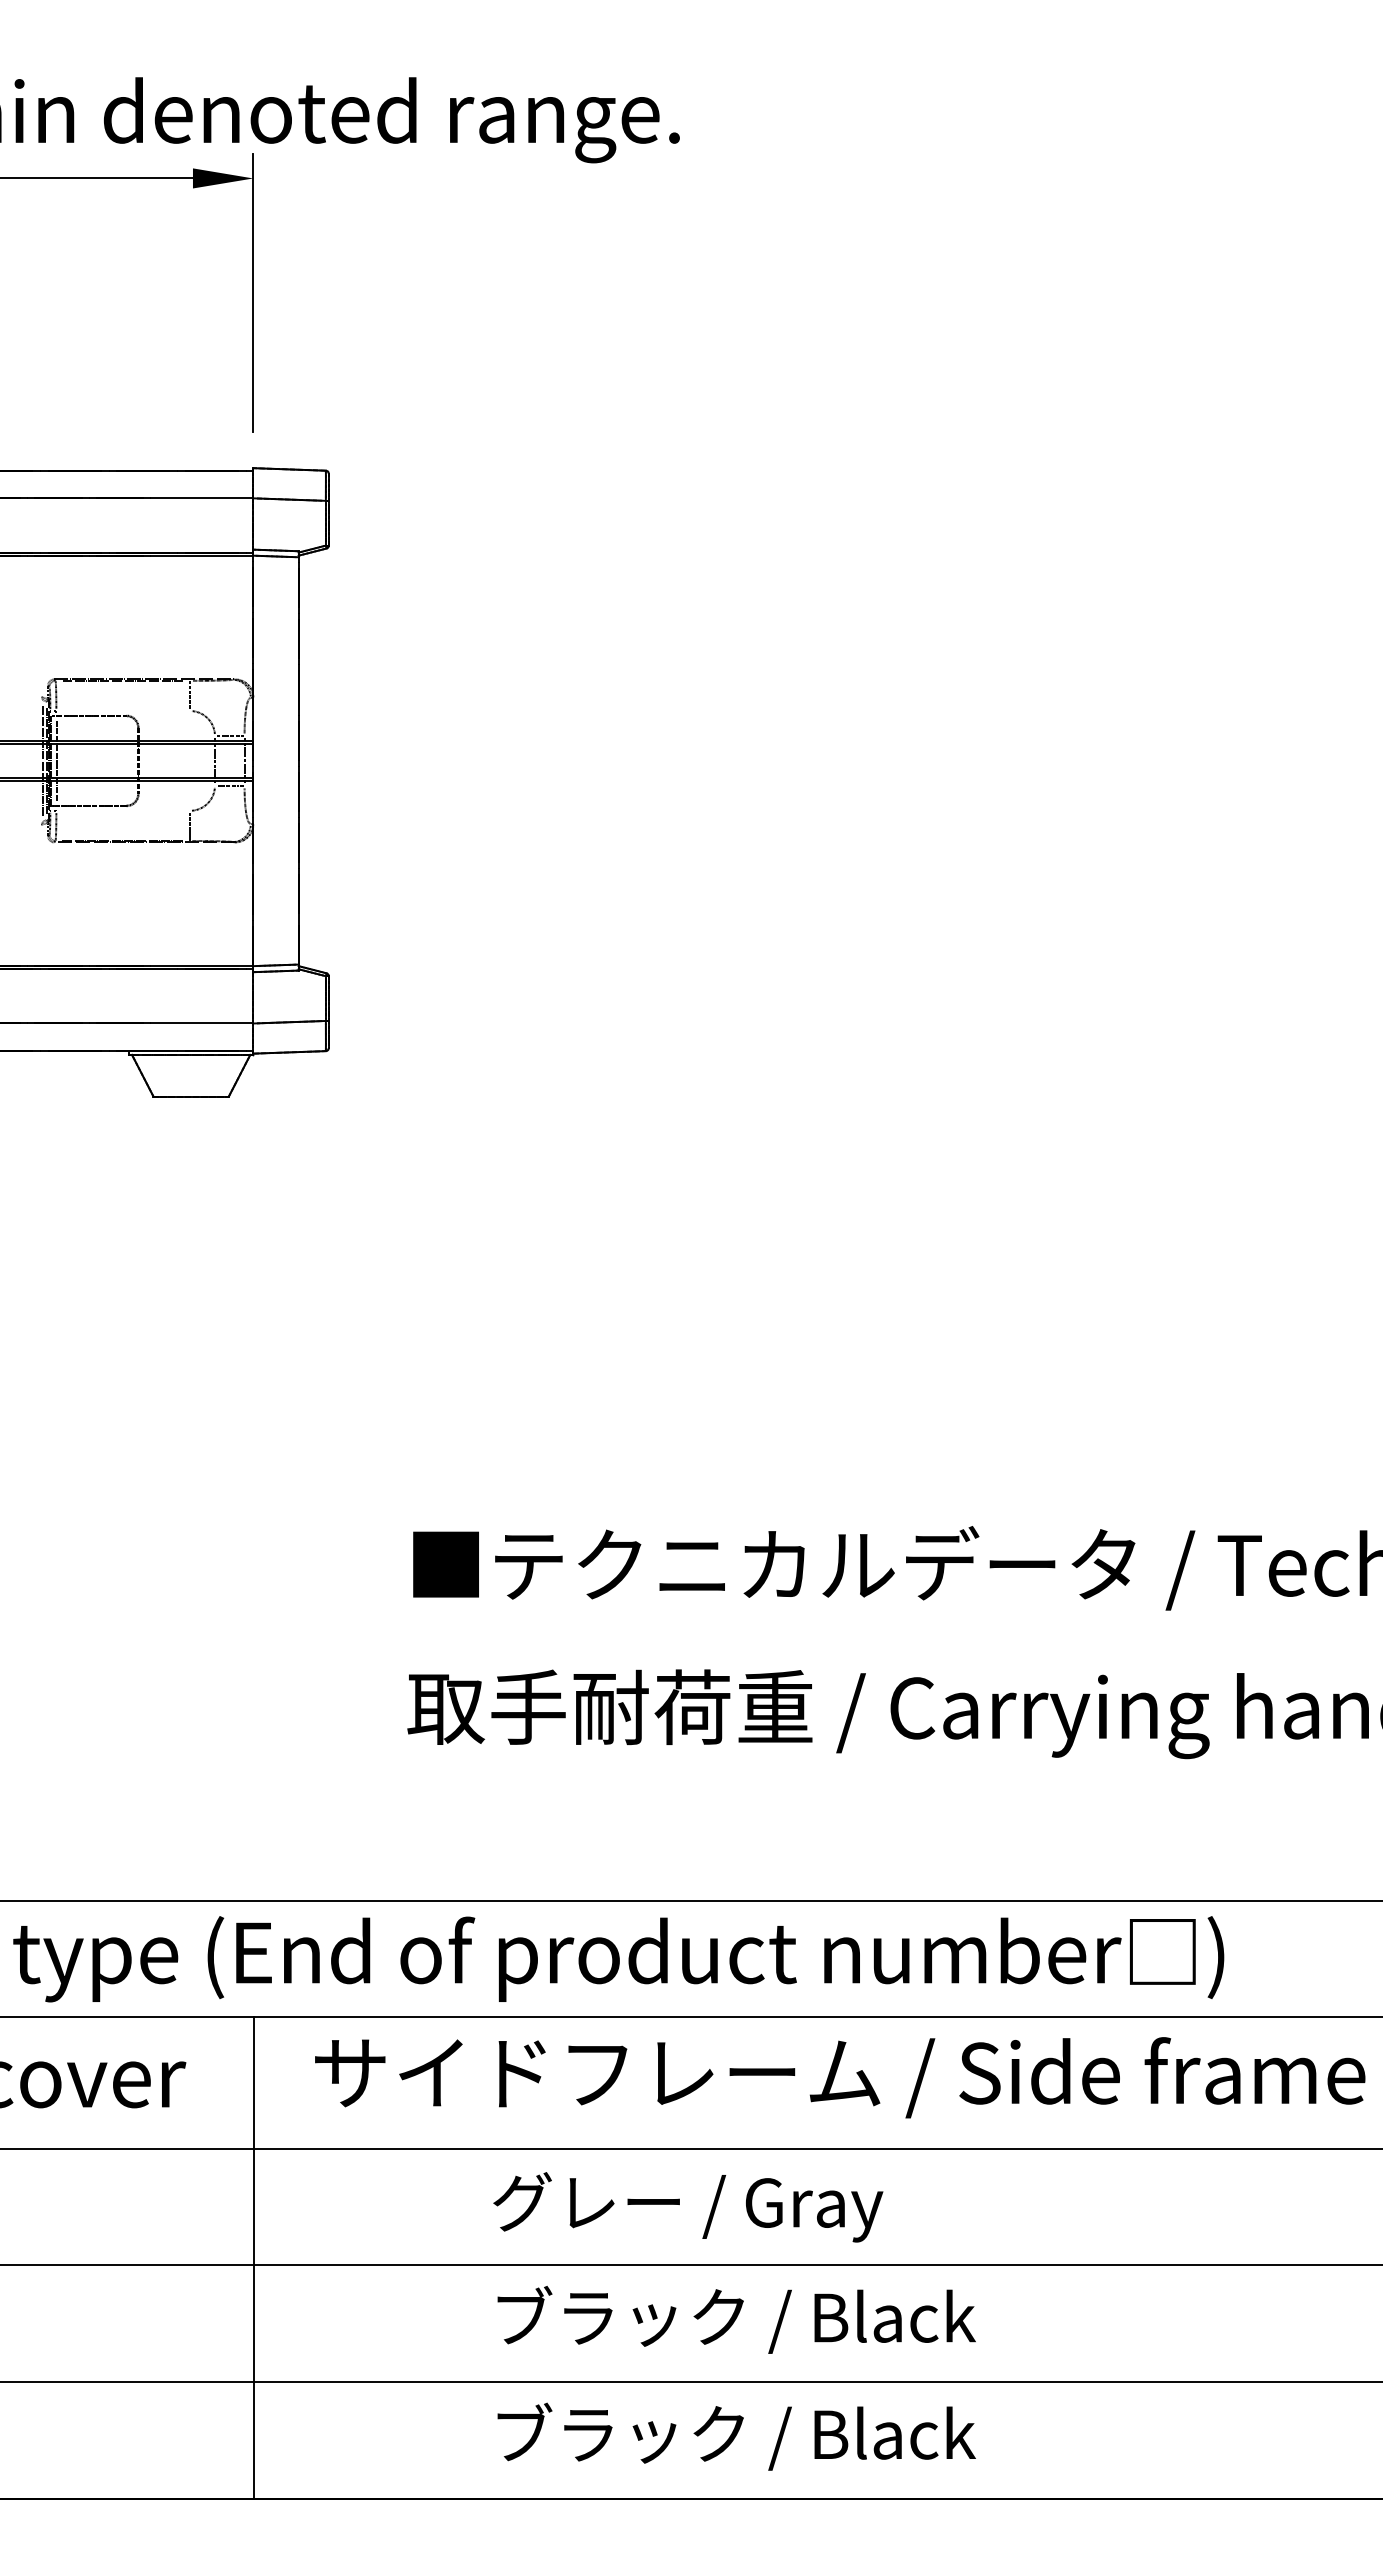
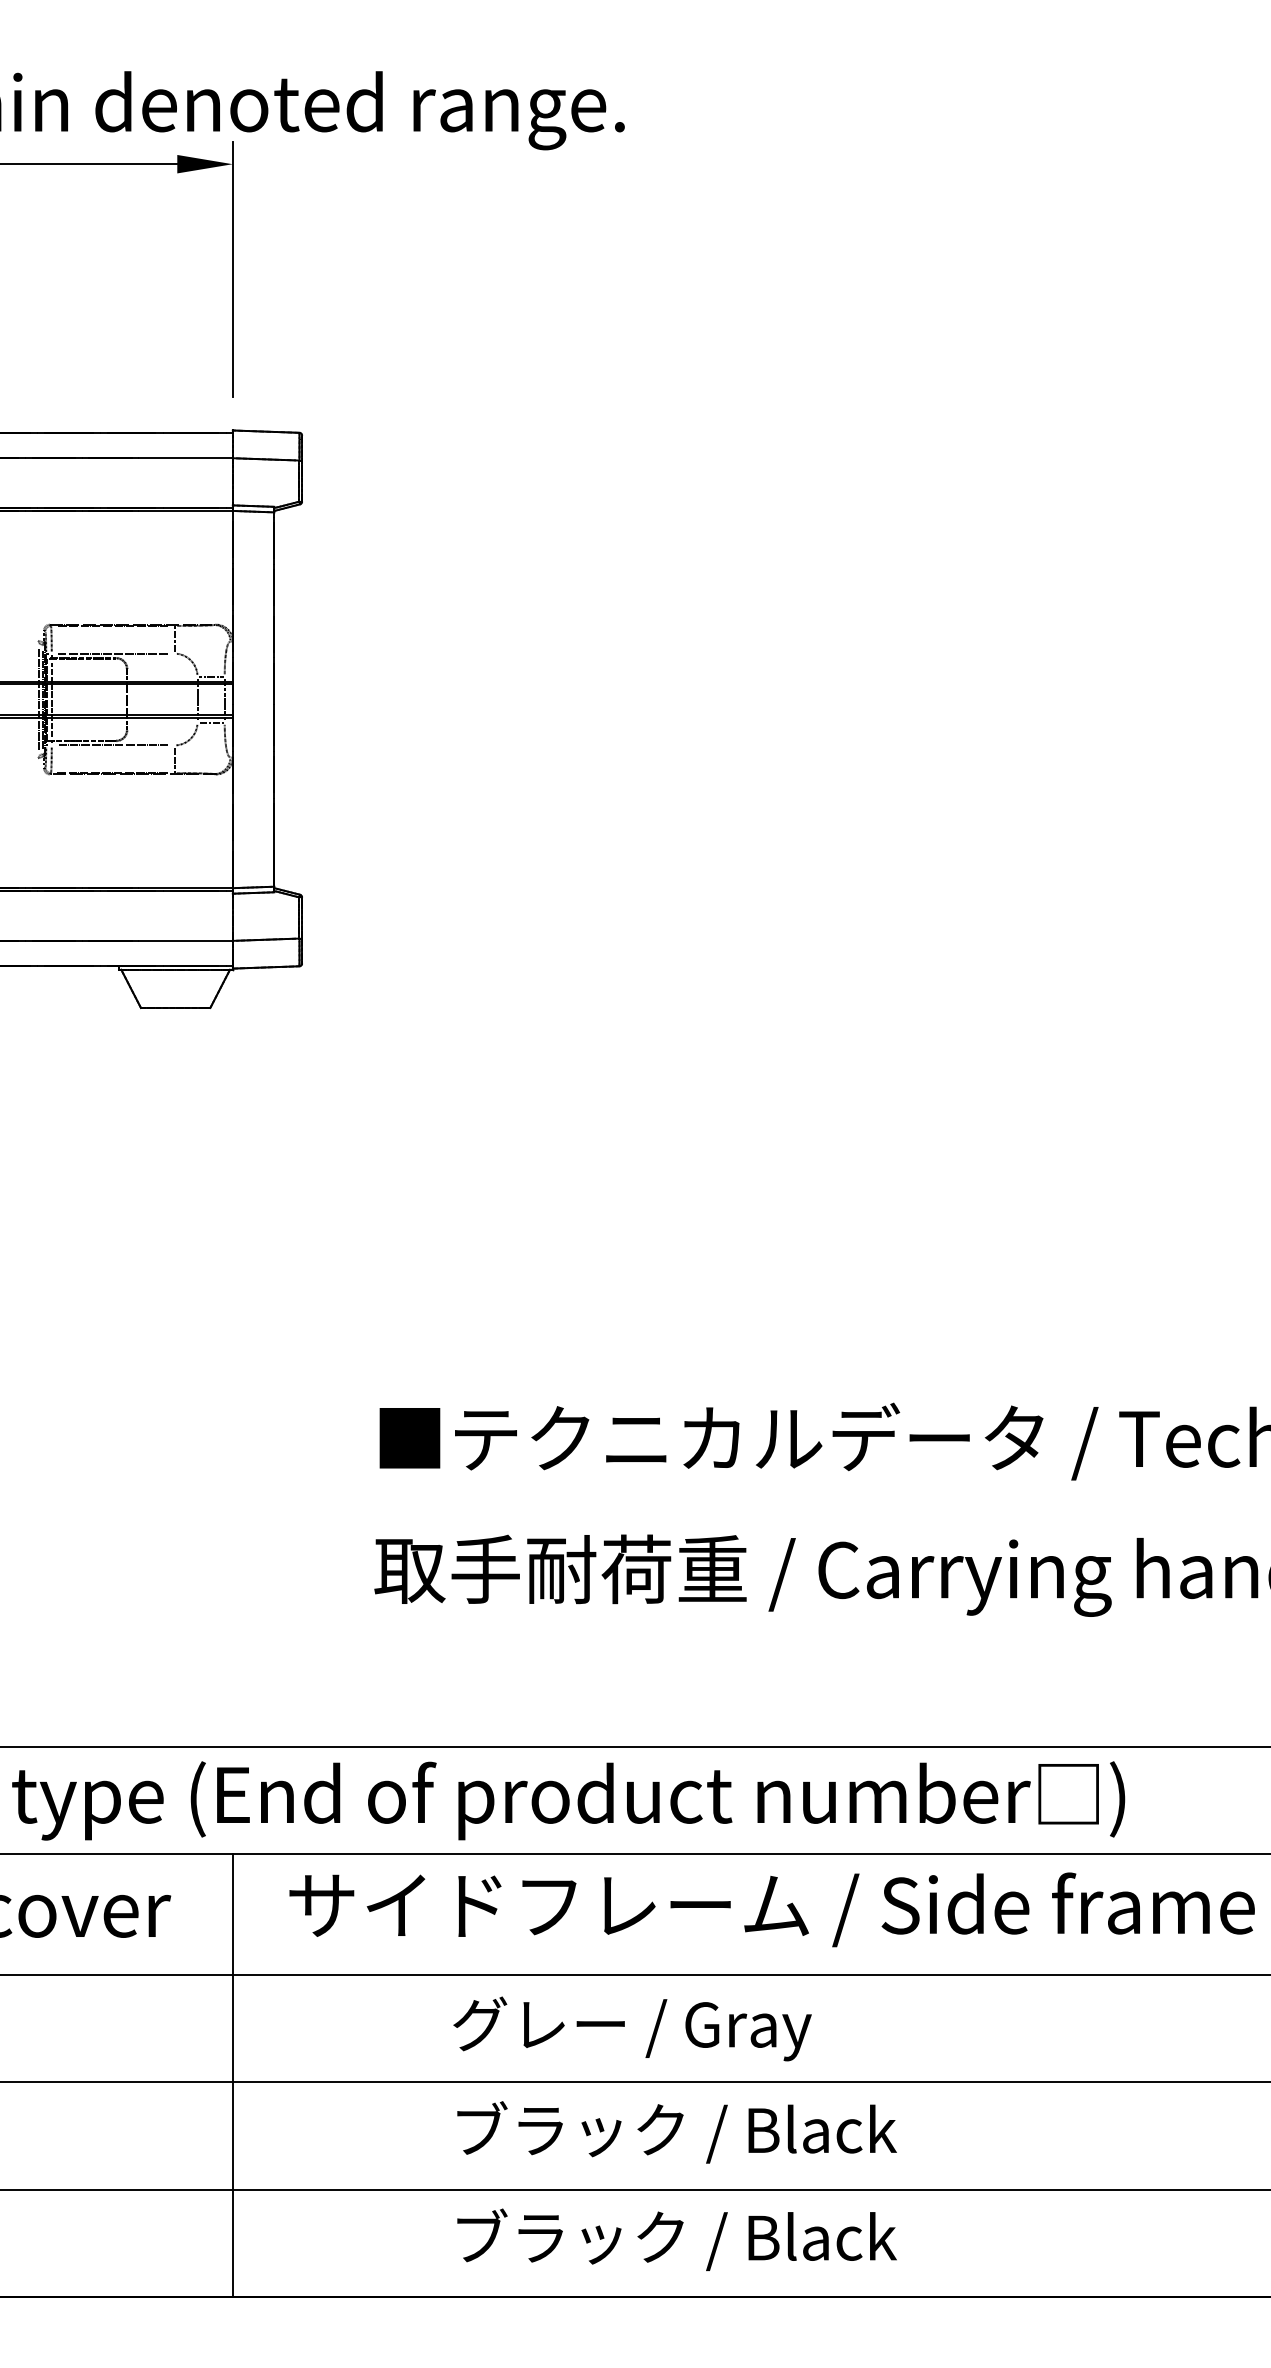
line: (123, 711) -> (113, 654), added
line: (123, 810) -> (113, 745), added

